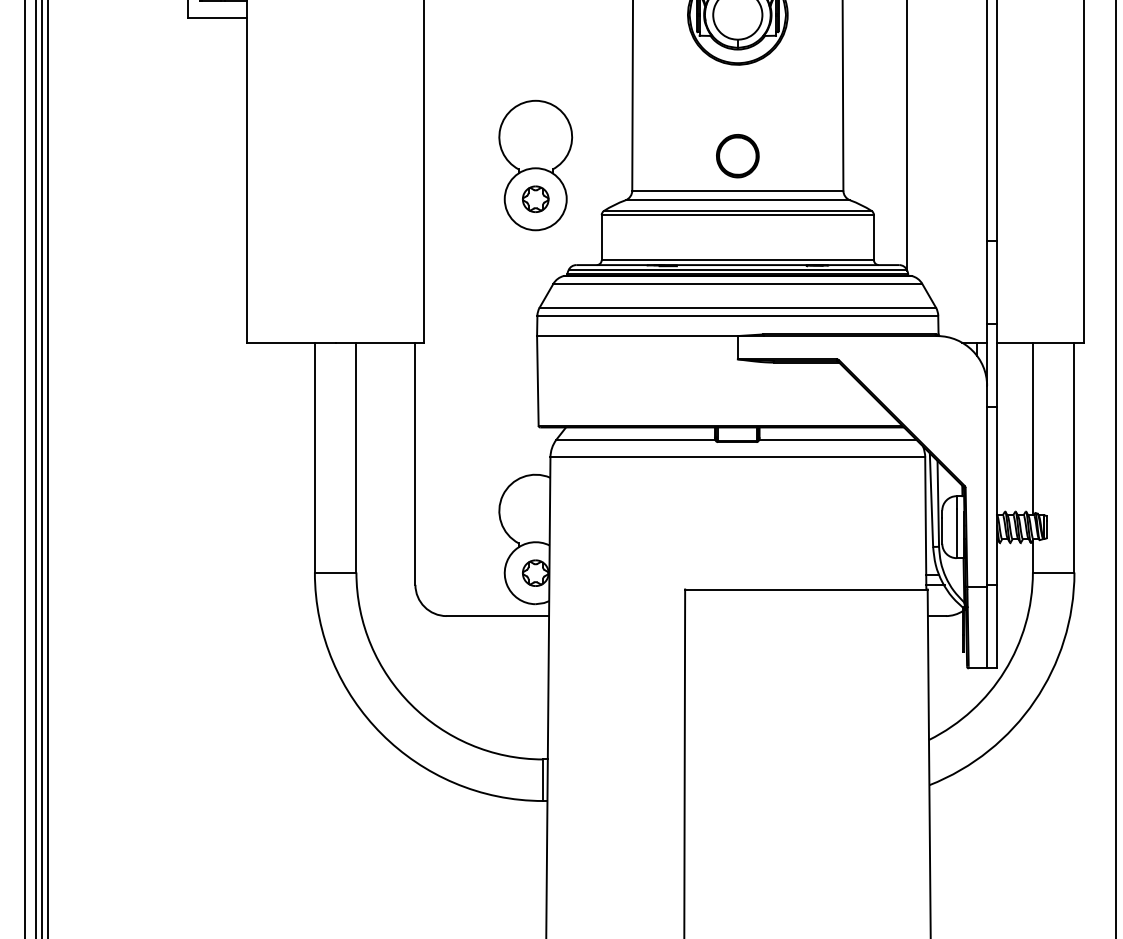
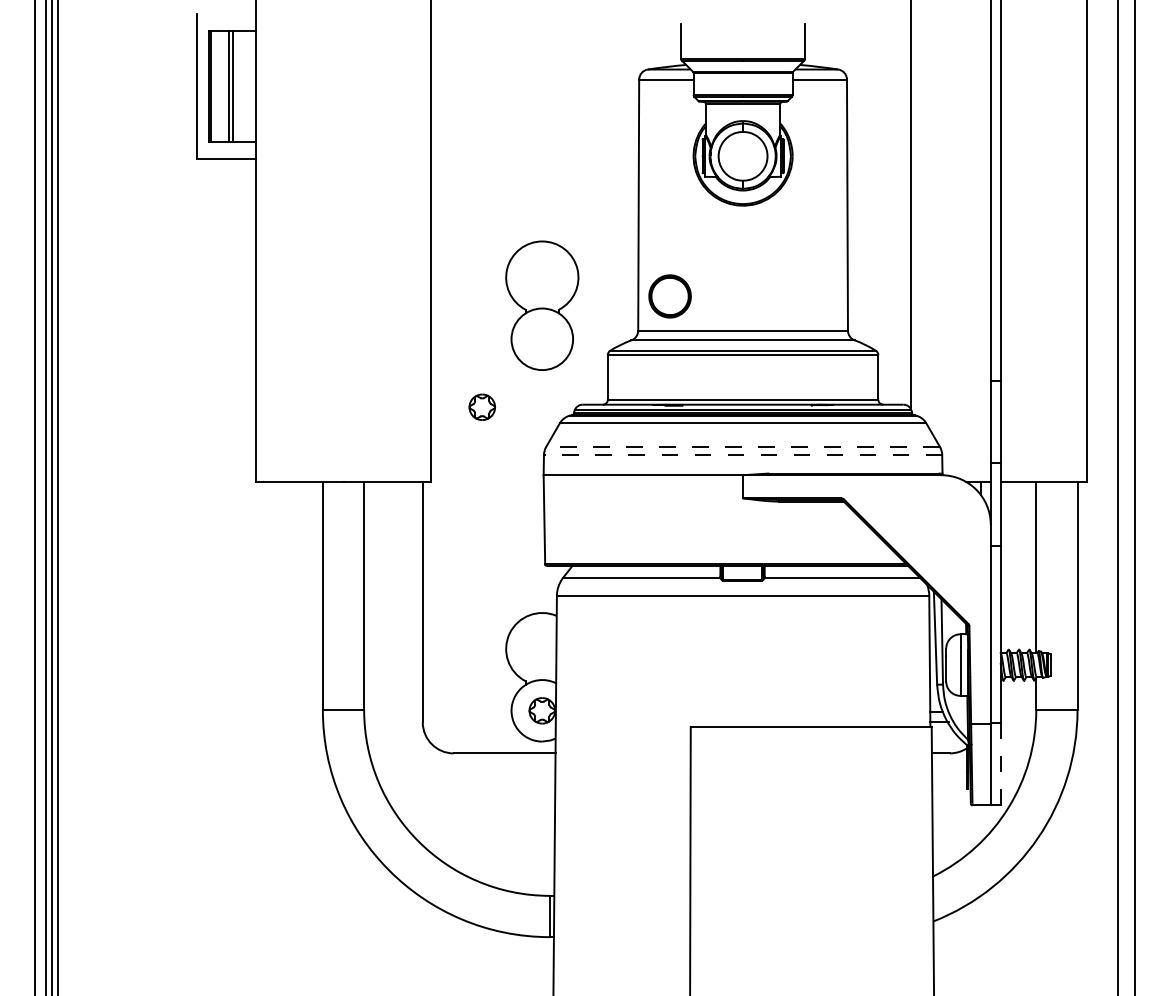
part: (737, 156) -> (669, 296), moved
part: (534, 198) -> (481, 406), moved
line: (738, 308) -> (743, 447), solid -> dashed
line: (737, 315) -> (742, 454), solid -> dashed
line: (996, 627) -> (1000, 764), solid -> dashed

